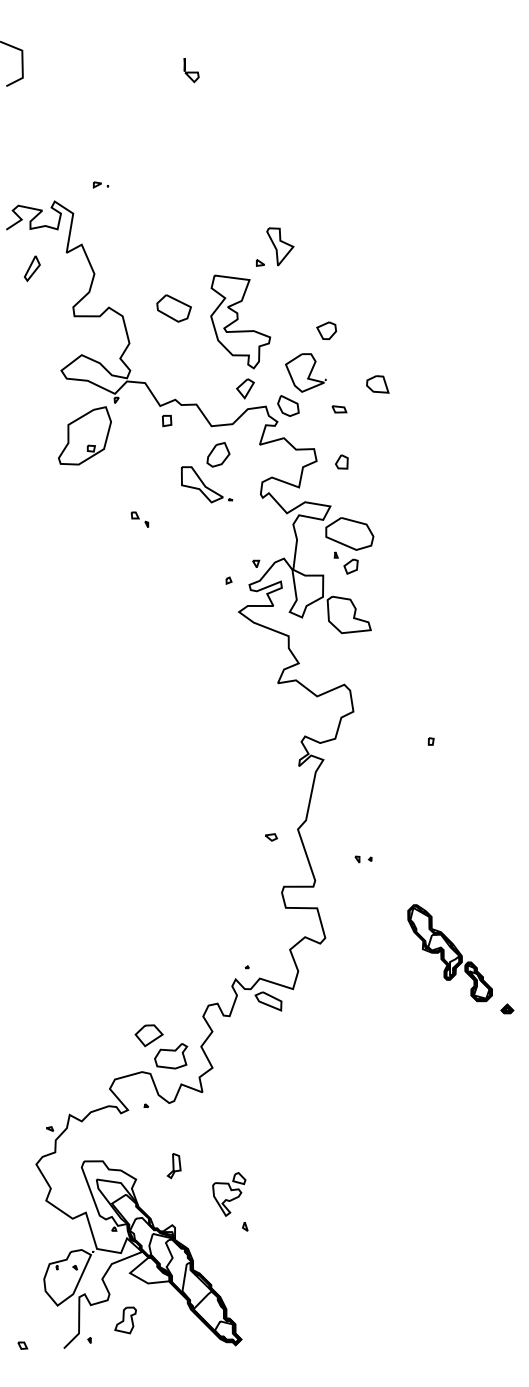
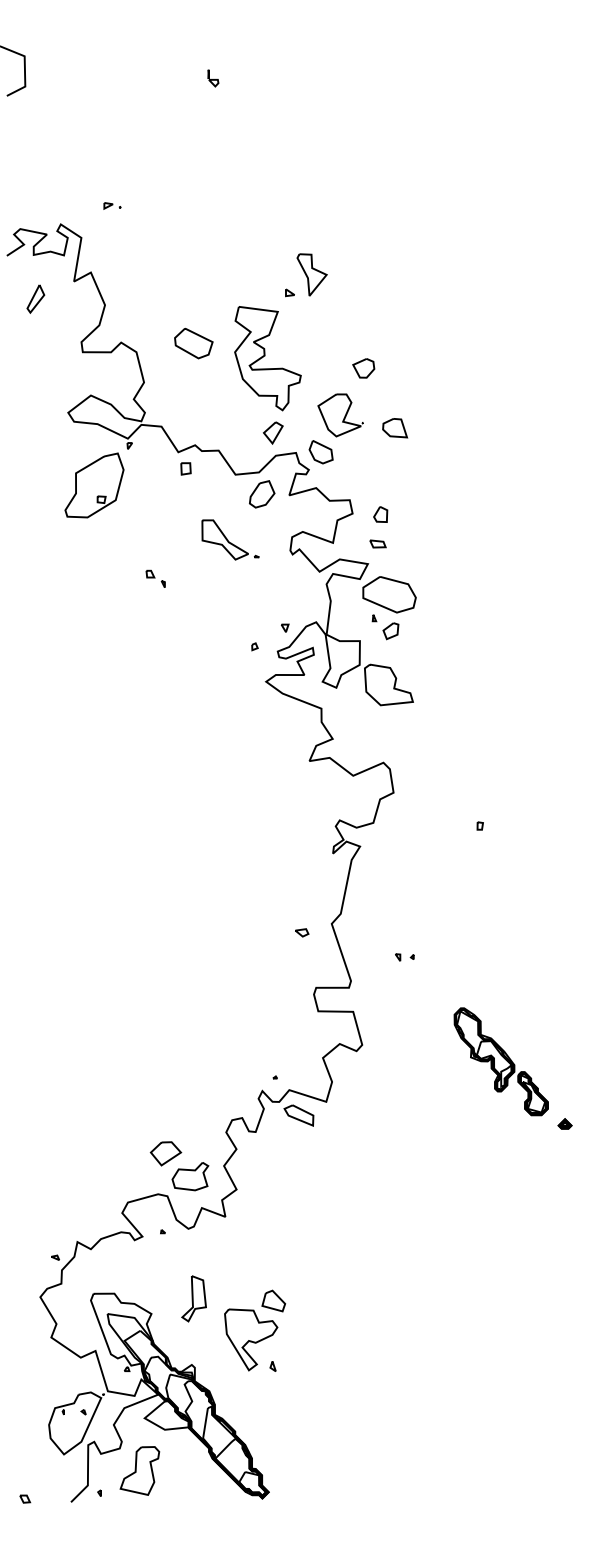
part: (191, 70) -> (213, 78), size x0.62
part: (377, 384) -> (394, 428), moved
part: (339, 409) -> (378, 544), moved
part: (218, 454) -> (262, 493), moved
part: (173, 1165) -> (193, 1298), size x1.67
part: (229, 1194) -> (255, 1330), size x1.67
part: (125, 1320) -> (139, 1471), size x1.67

